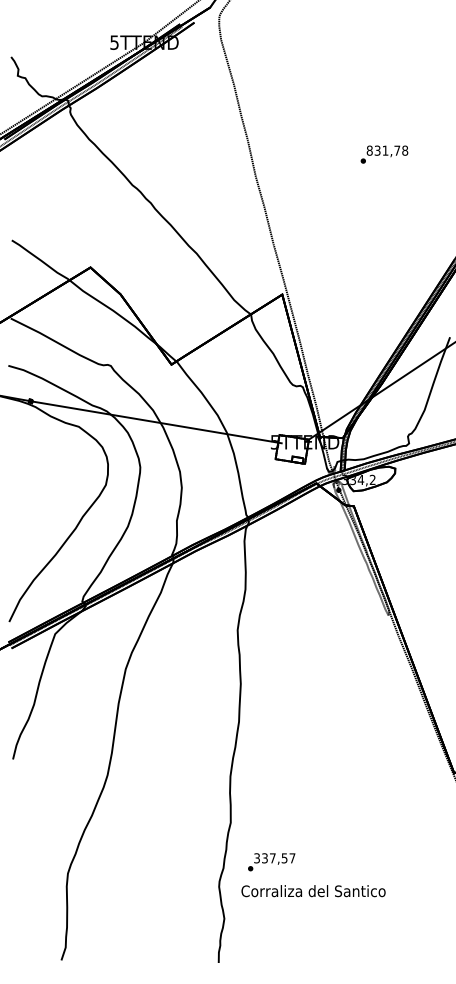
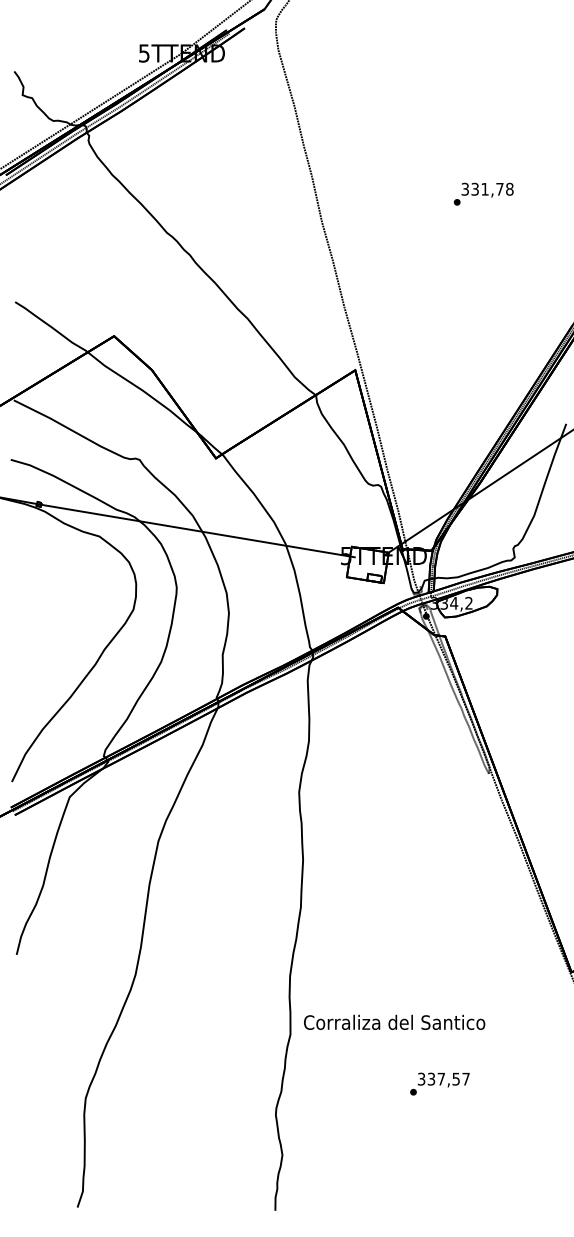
text: (369, 150) -> (465, 189), 831,78 -> 331,78
text: (271, 861) -> (439, 1083), moved
text: (313, 890) -> (394, 1021), moved

